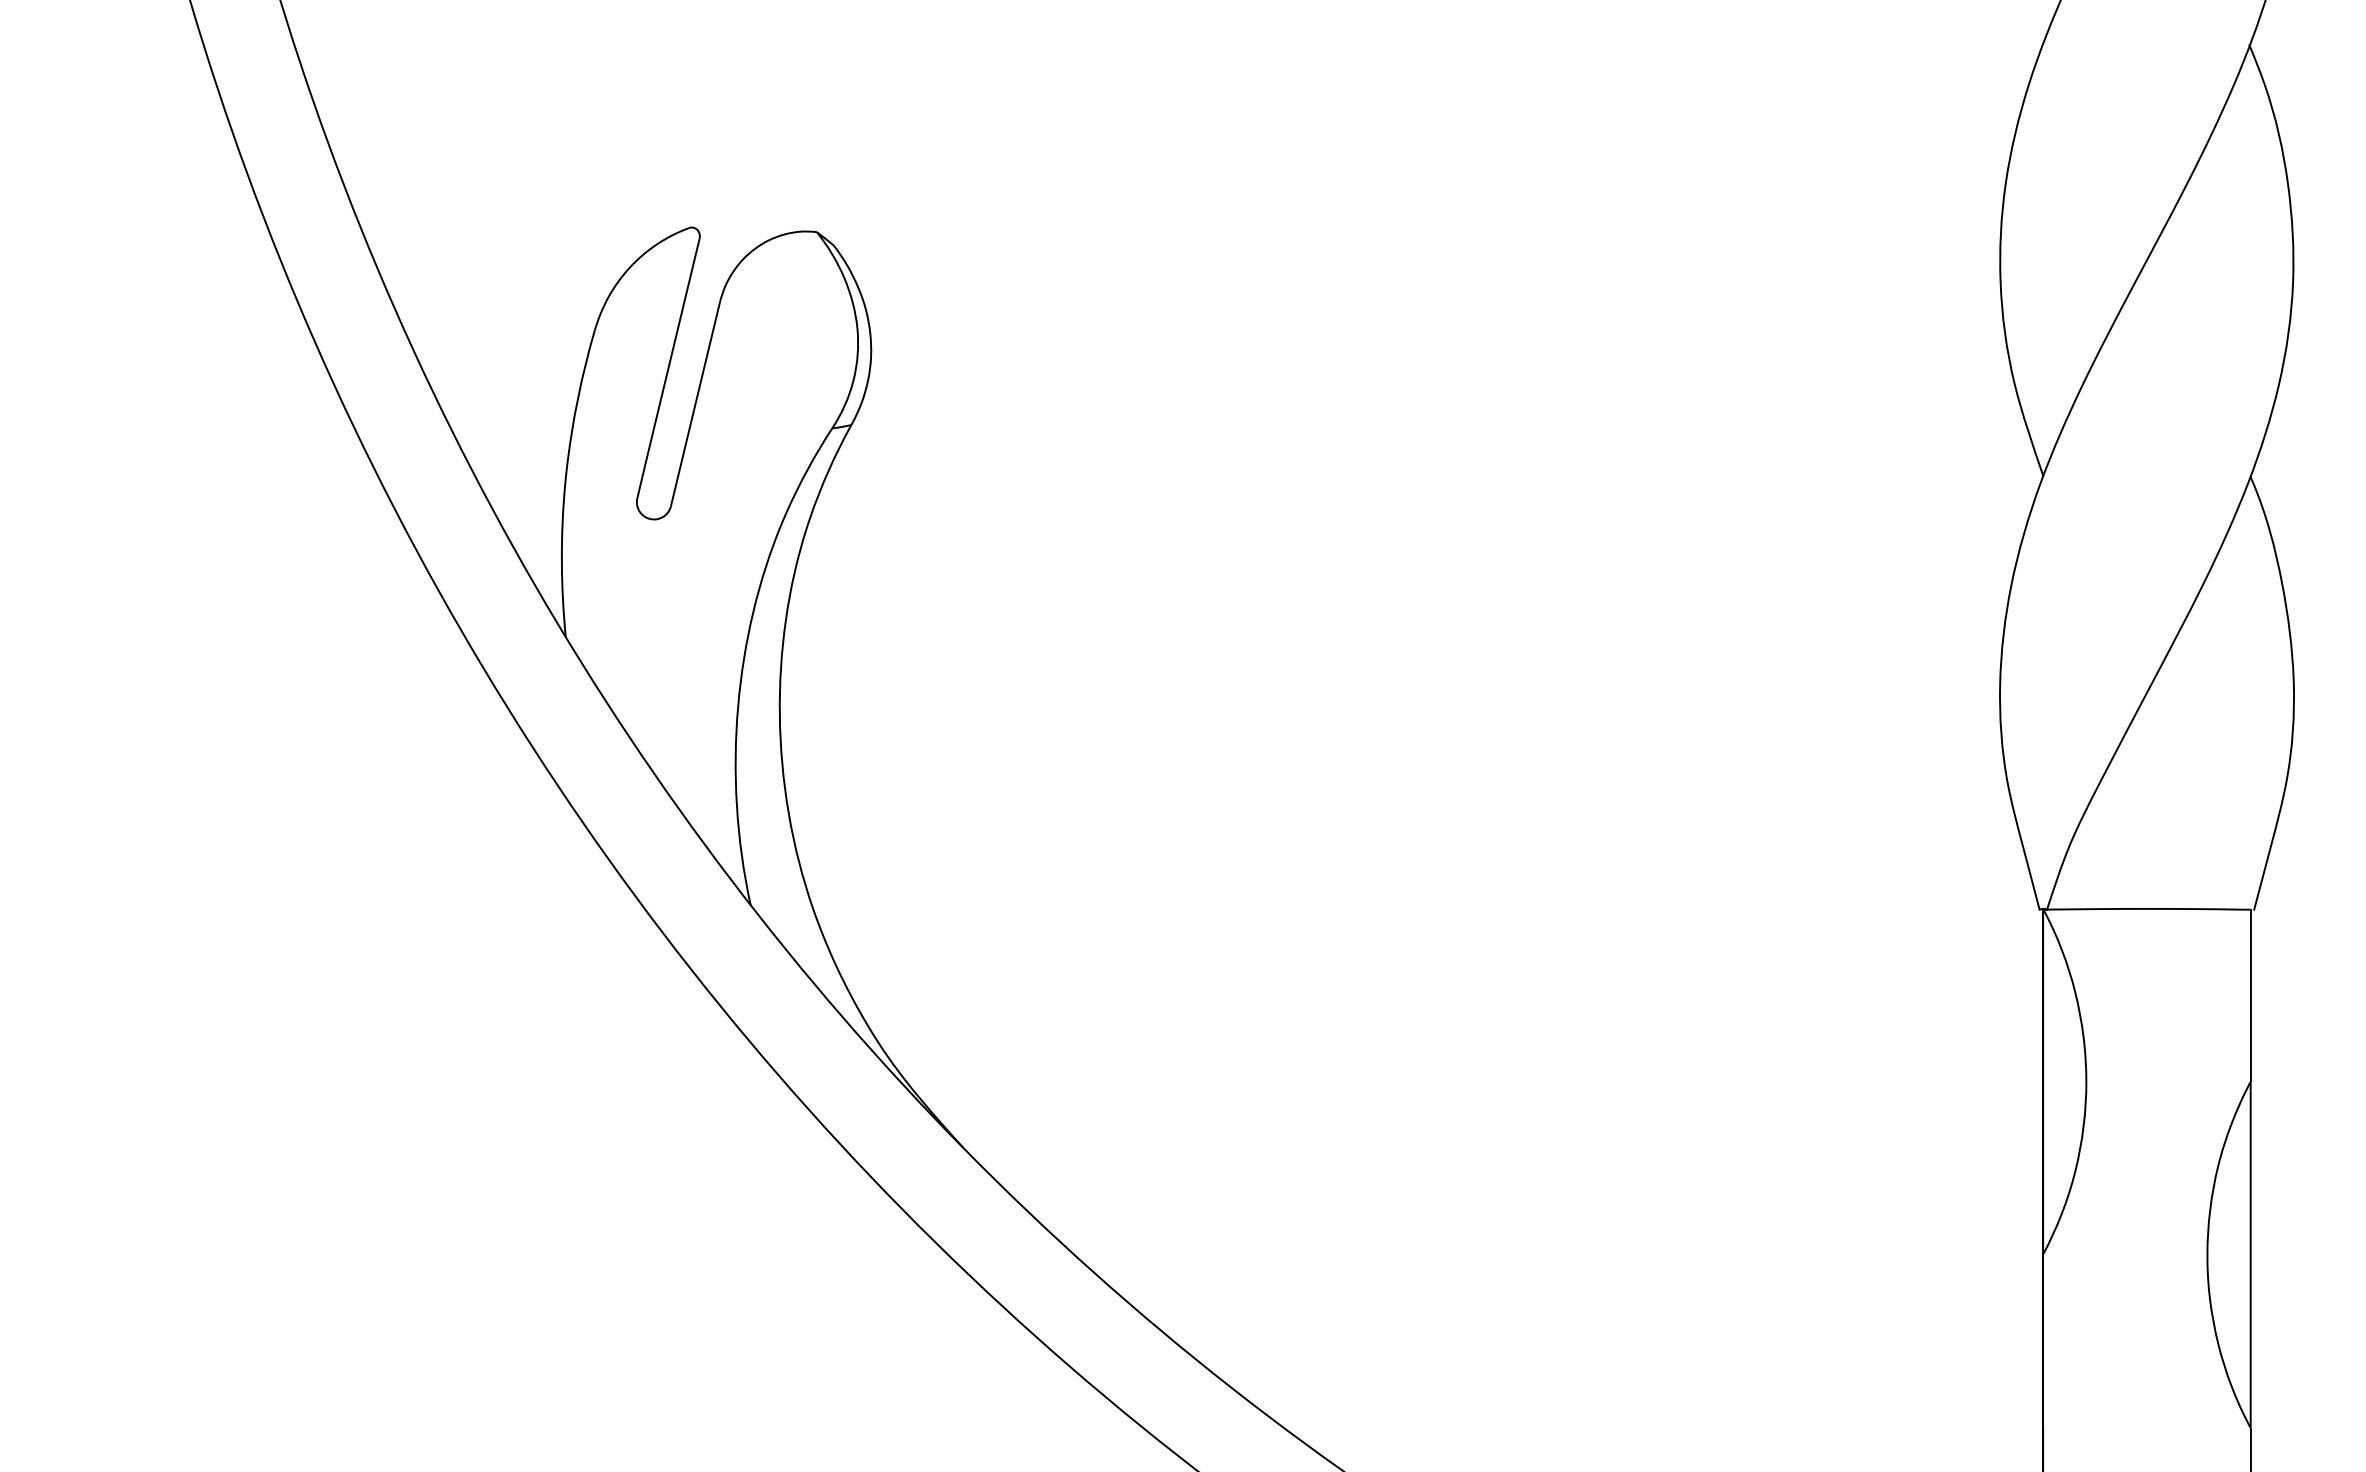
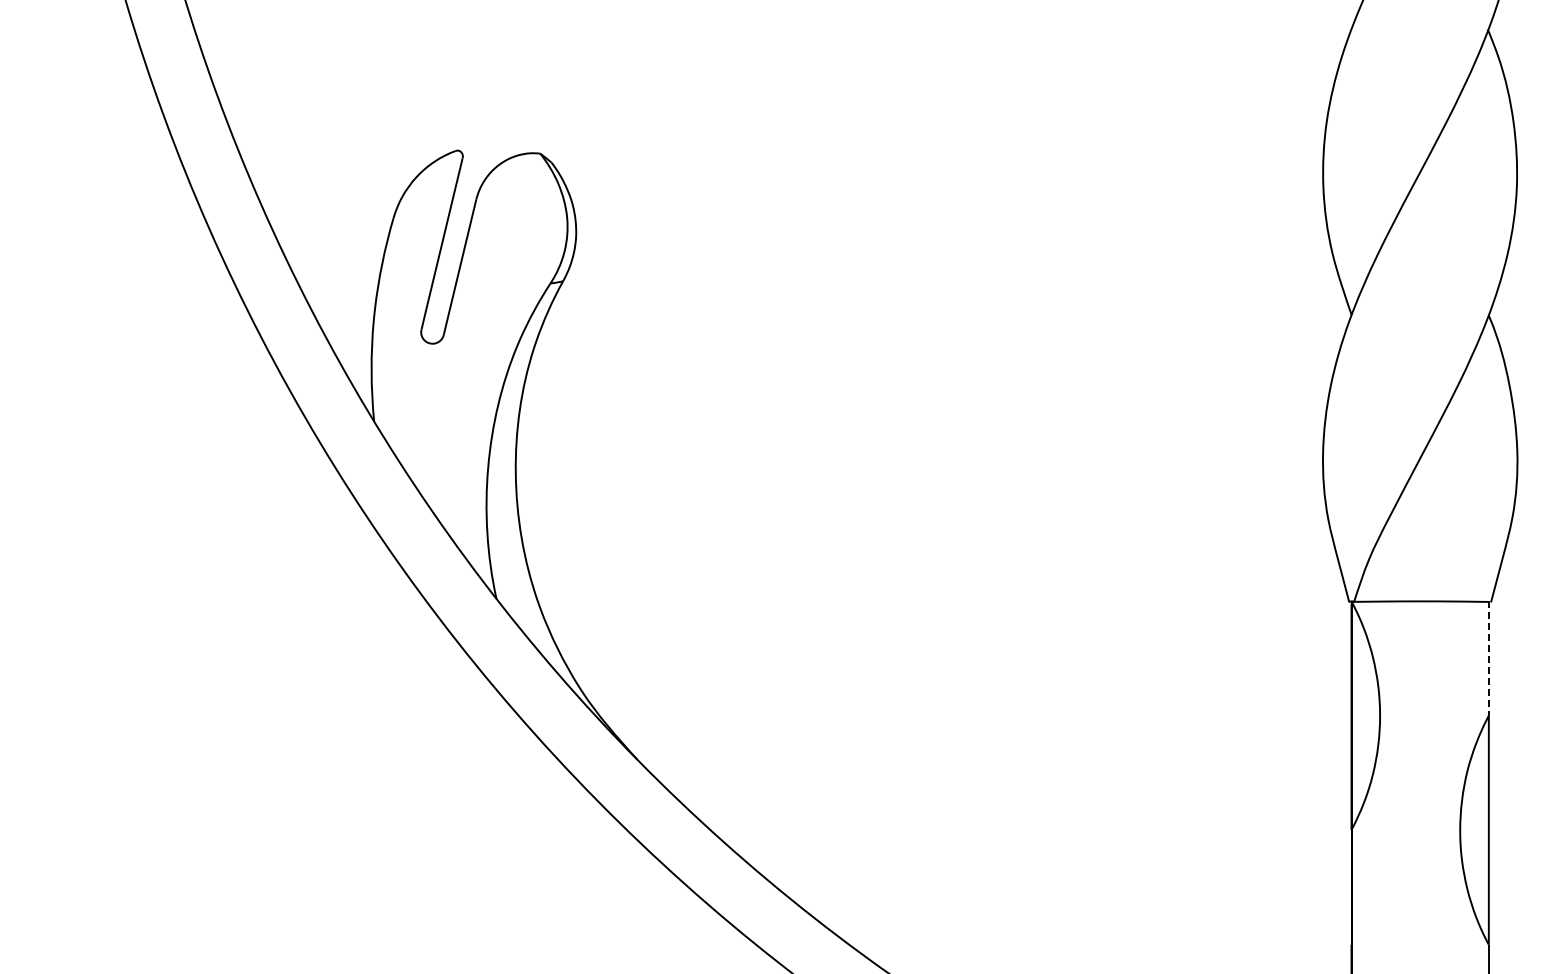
line: (2250, 996) -> (1488, 659), solid -> dashed

